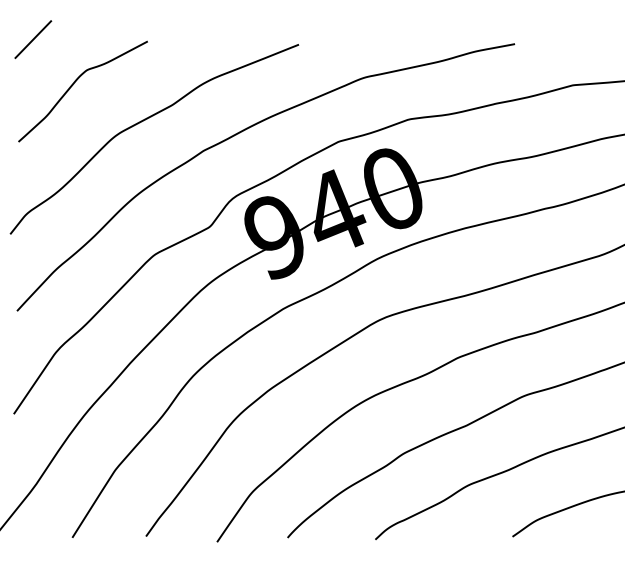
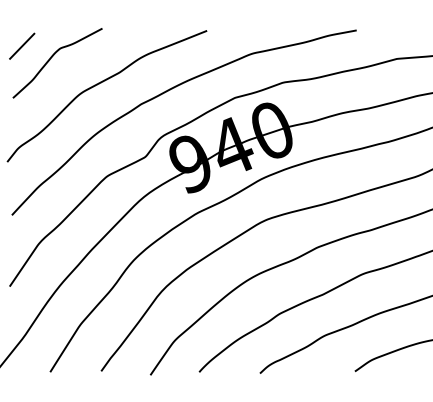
line: (33, 38) -> (22, 45), moved

